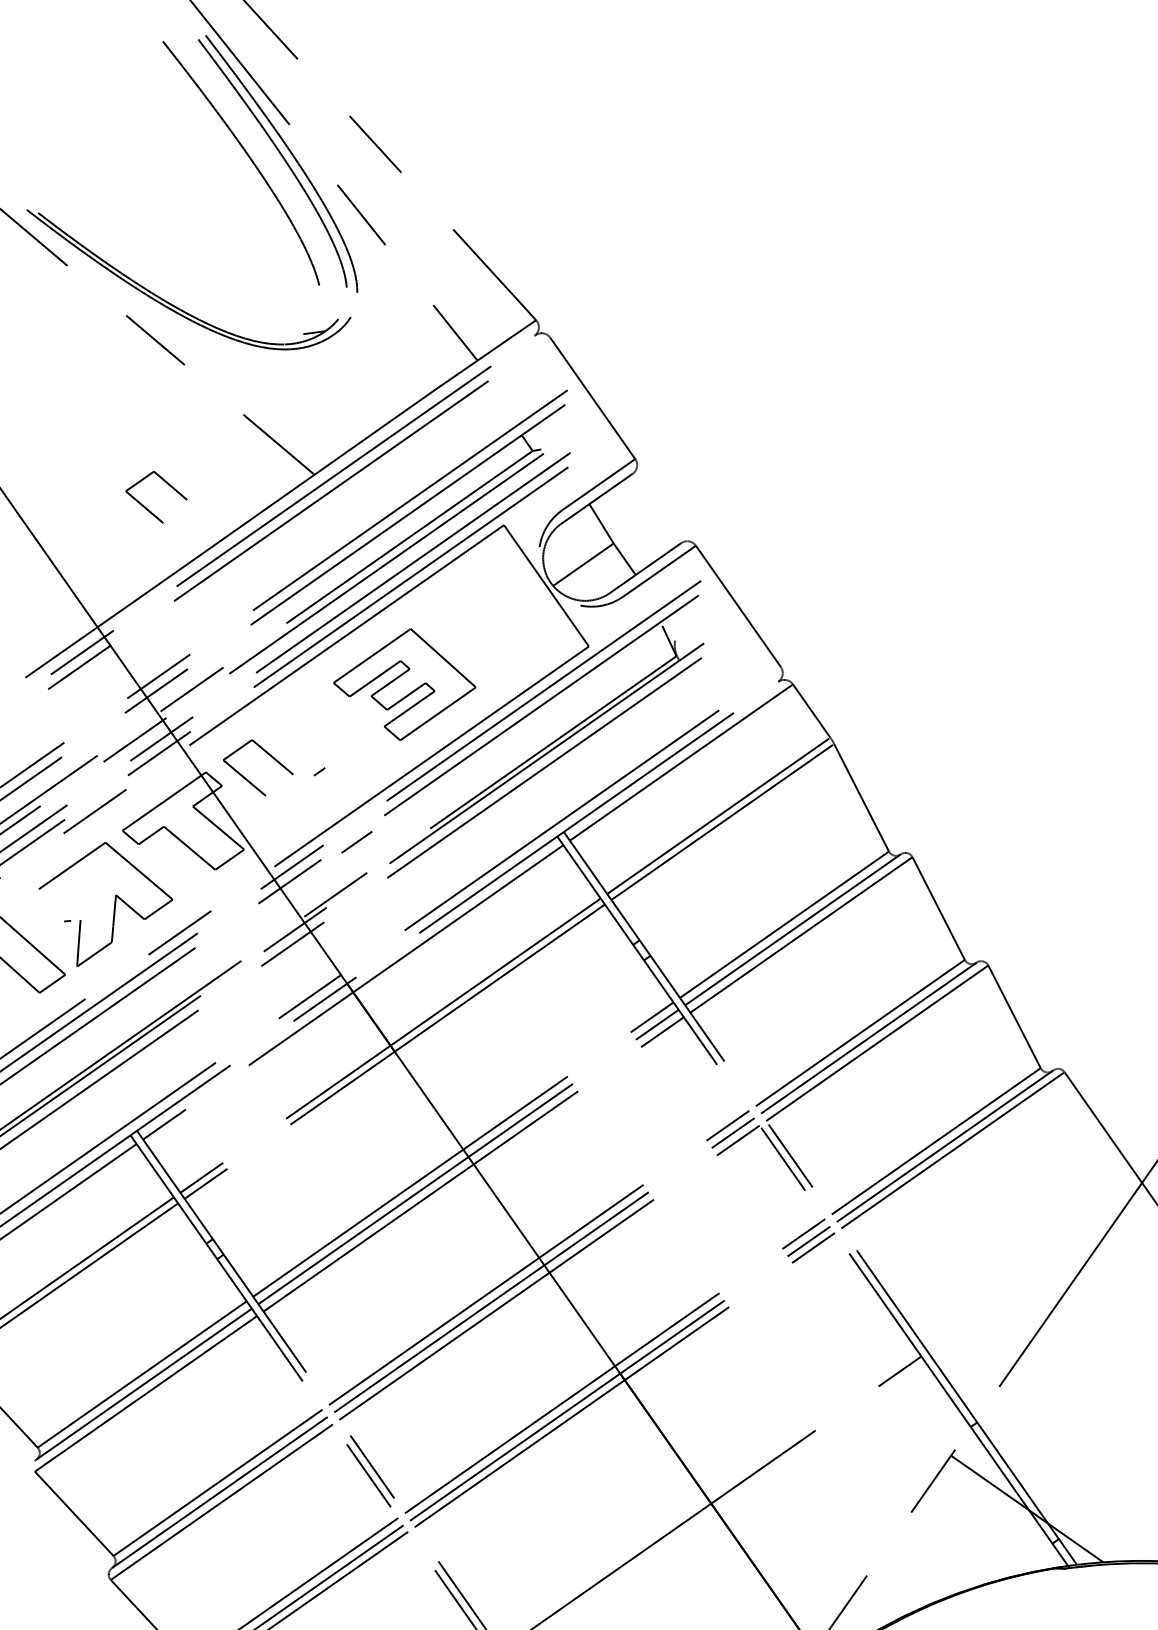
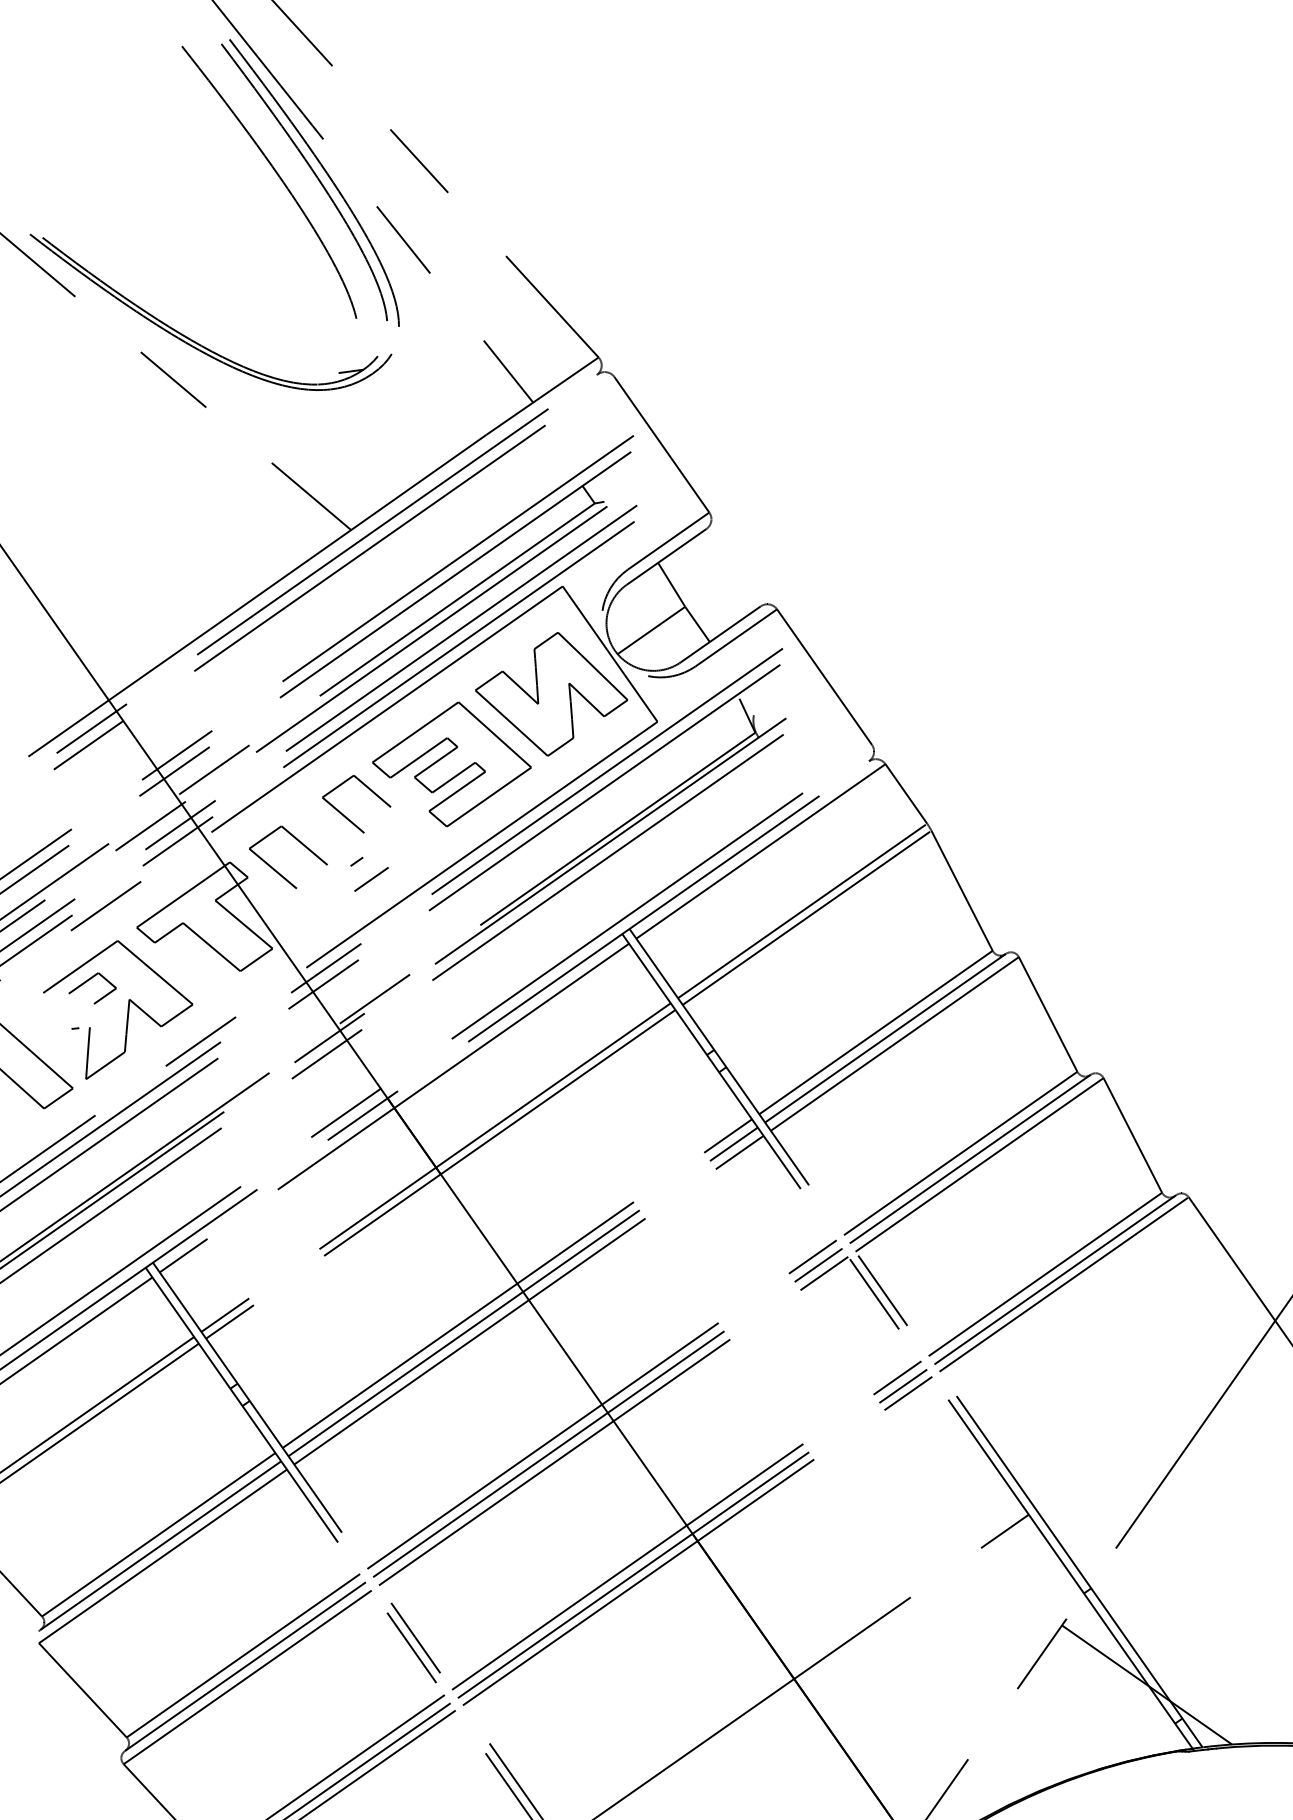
part: (146, 507) -> (345, 815), moved
part: (493, 622) -> (551, 694), added
line: (356, 842) -> (371, 879), moved
part: (79, 879) -> (88, 981), added

